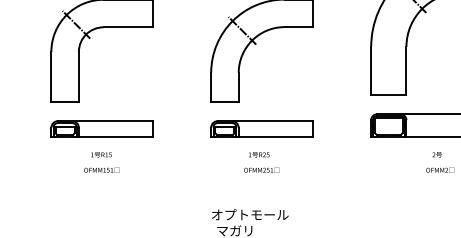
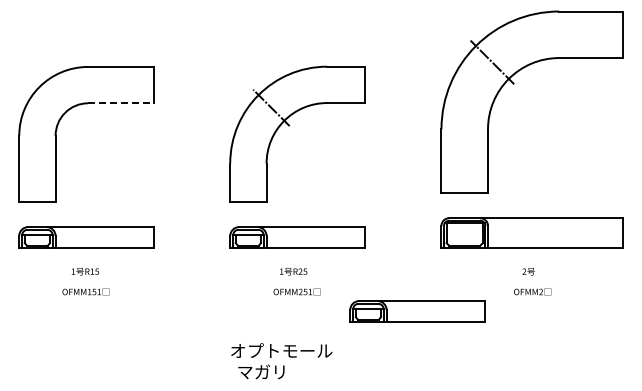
line: (76, 24) -> (52, 99), removed
line: (128, 27) -> (121, 103), solid -> dashed
part: (353, 185) -> (417, 311), added

